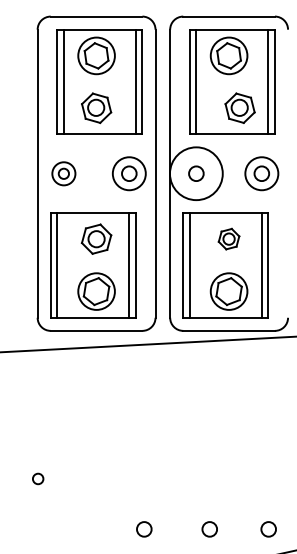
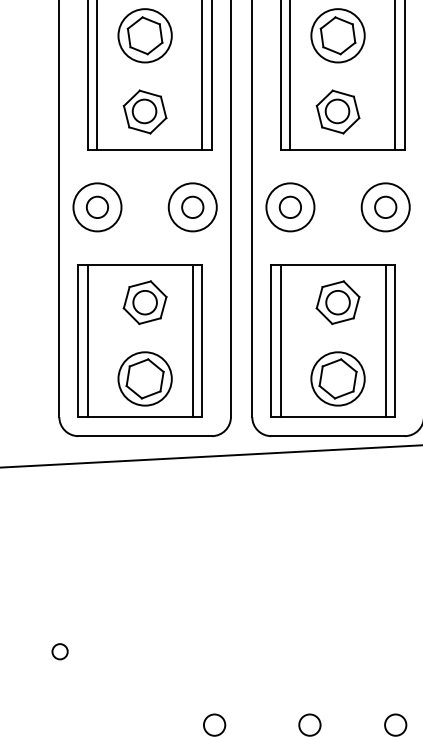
part: (239, 107) -> (337, 110), moved
part: (63, 173) -> (96, 207), size x1.43
circle: (195, 173) -> (289, 207), size x0.62
part: (228, 238) -> (337, 301), size x1.43

